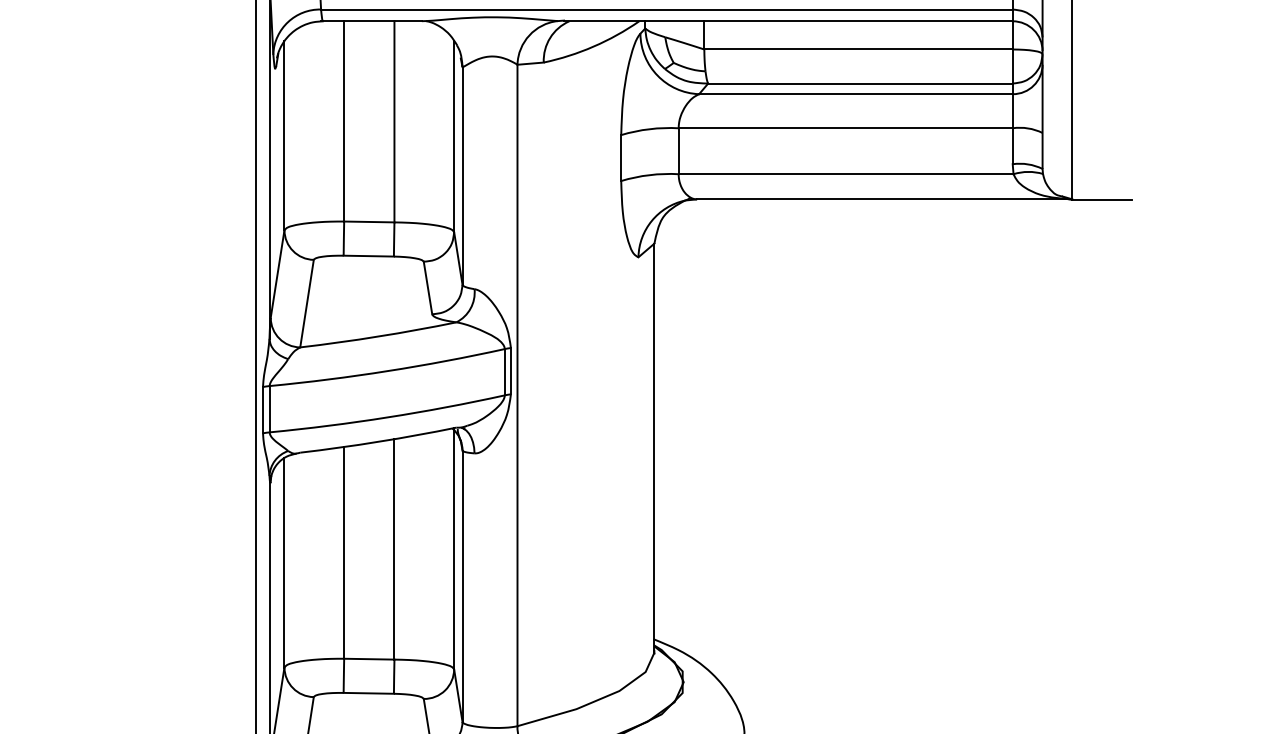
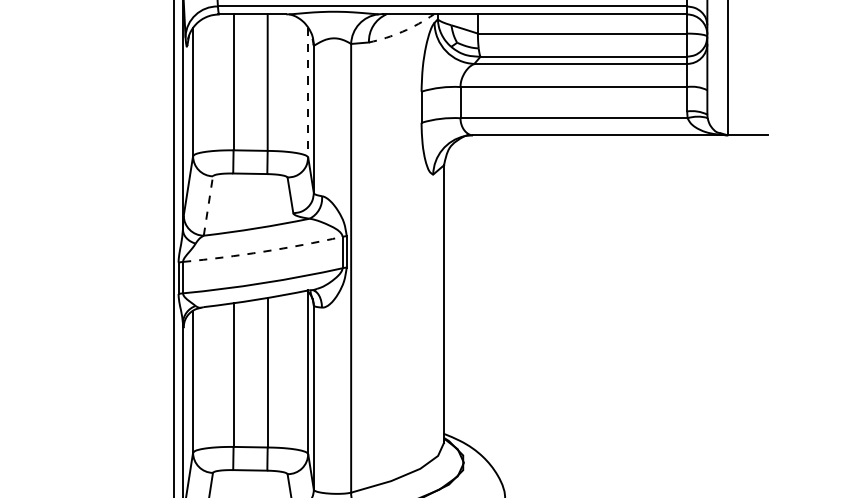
arc: (593, 46) -> (402, 31), solid -> dashed
line: (454, 136) -> (308, 92), solid -> dashed
line: (307, 302) -> (208, 205), solid -> dashed
arc: (388, 370) -> (263, 251), solid -> dashed

